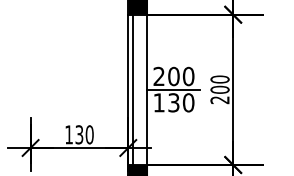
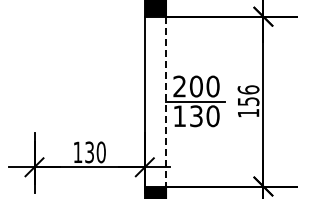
line: (132, 89) -> (149, 101), removed
line: (147, 89) -> (166, 101), solid -> dashed
text: (220, 89) -> (248, 101), 200 -> 156

